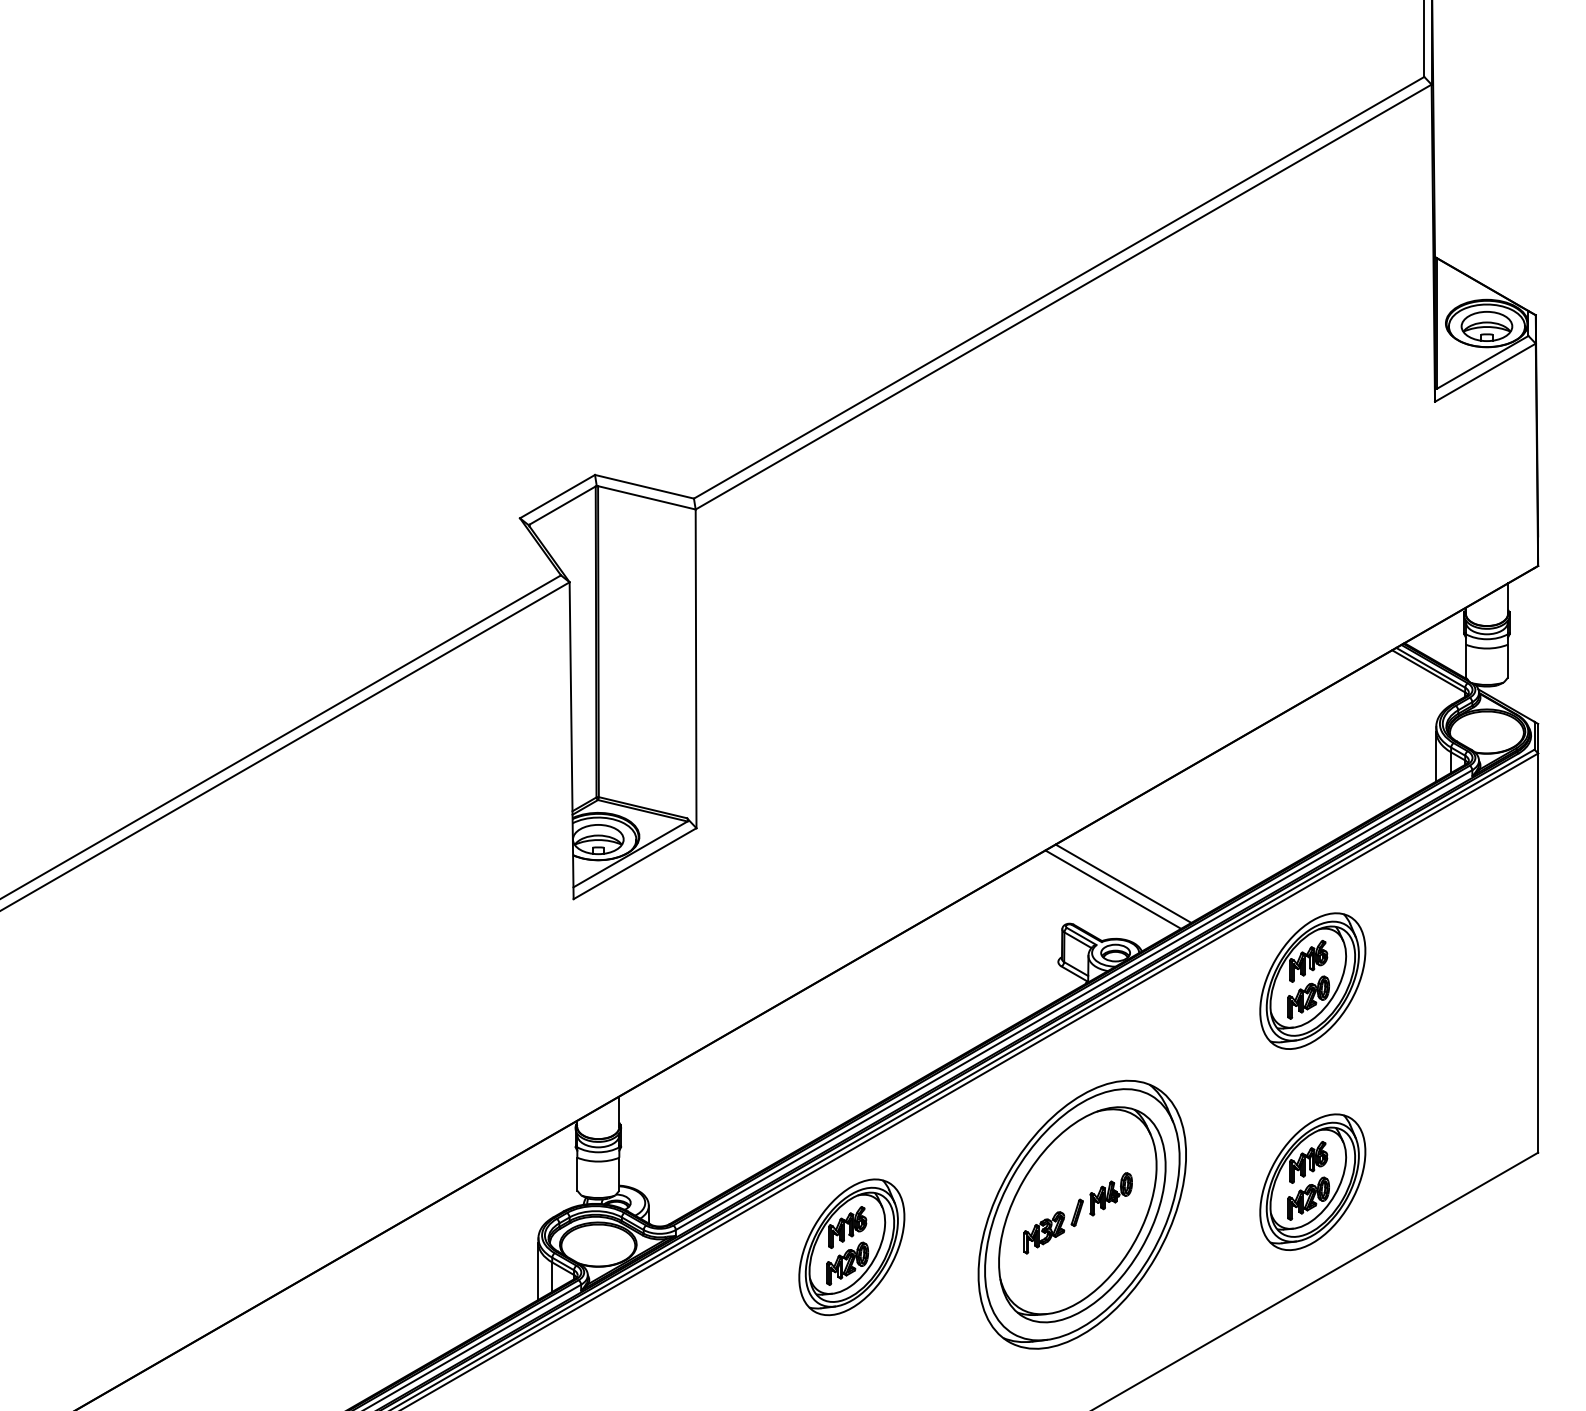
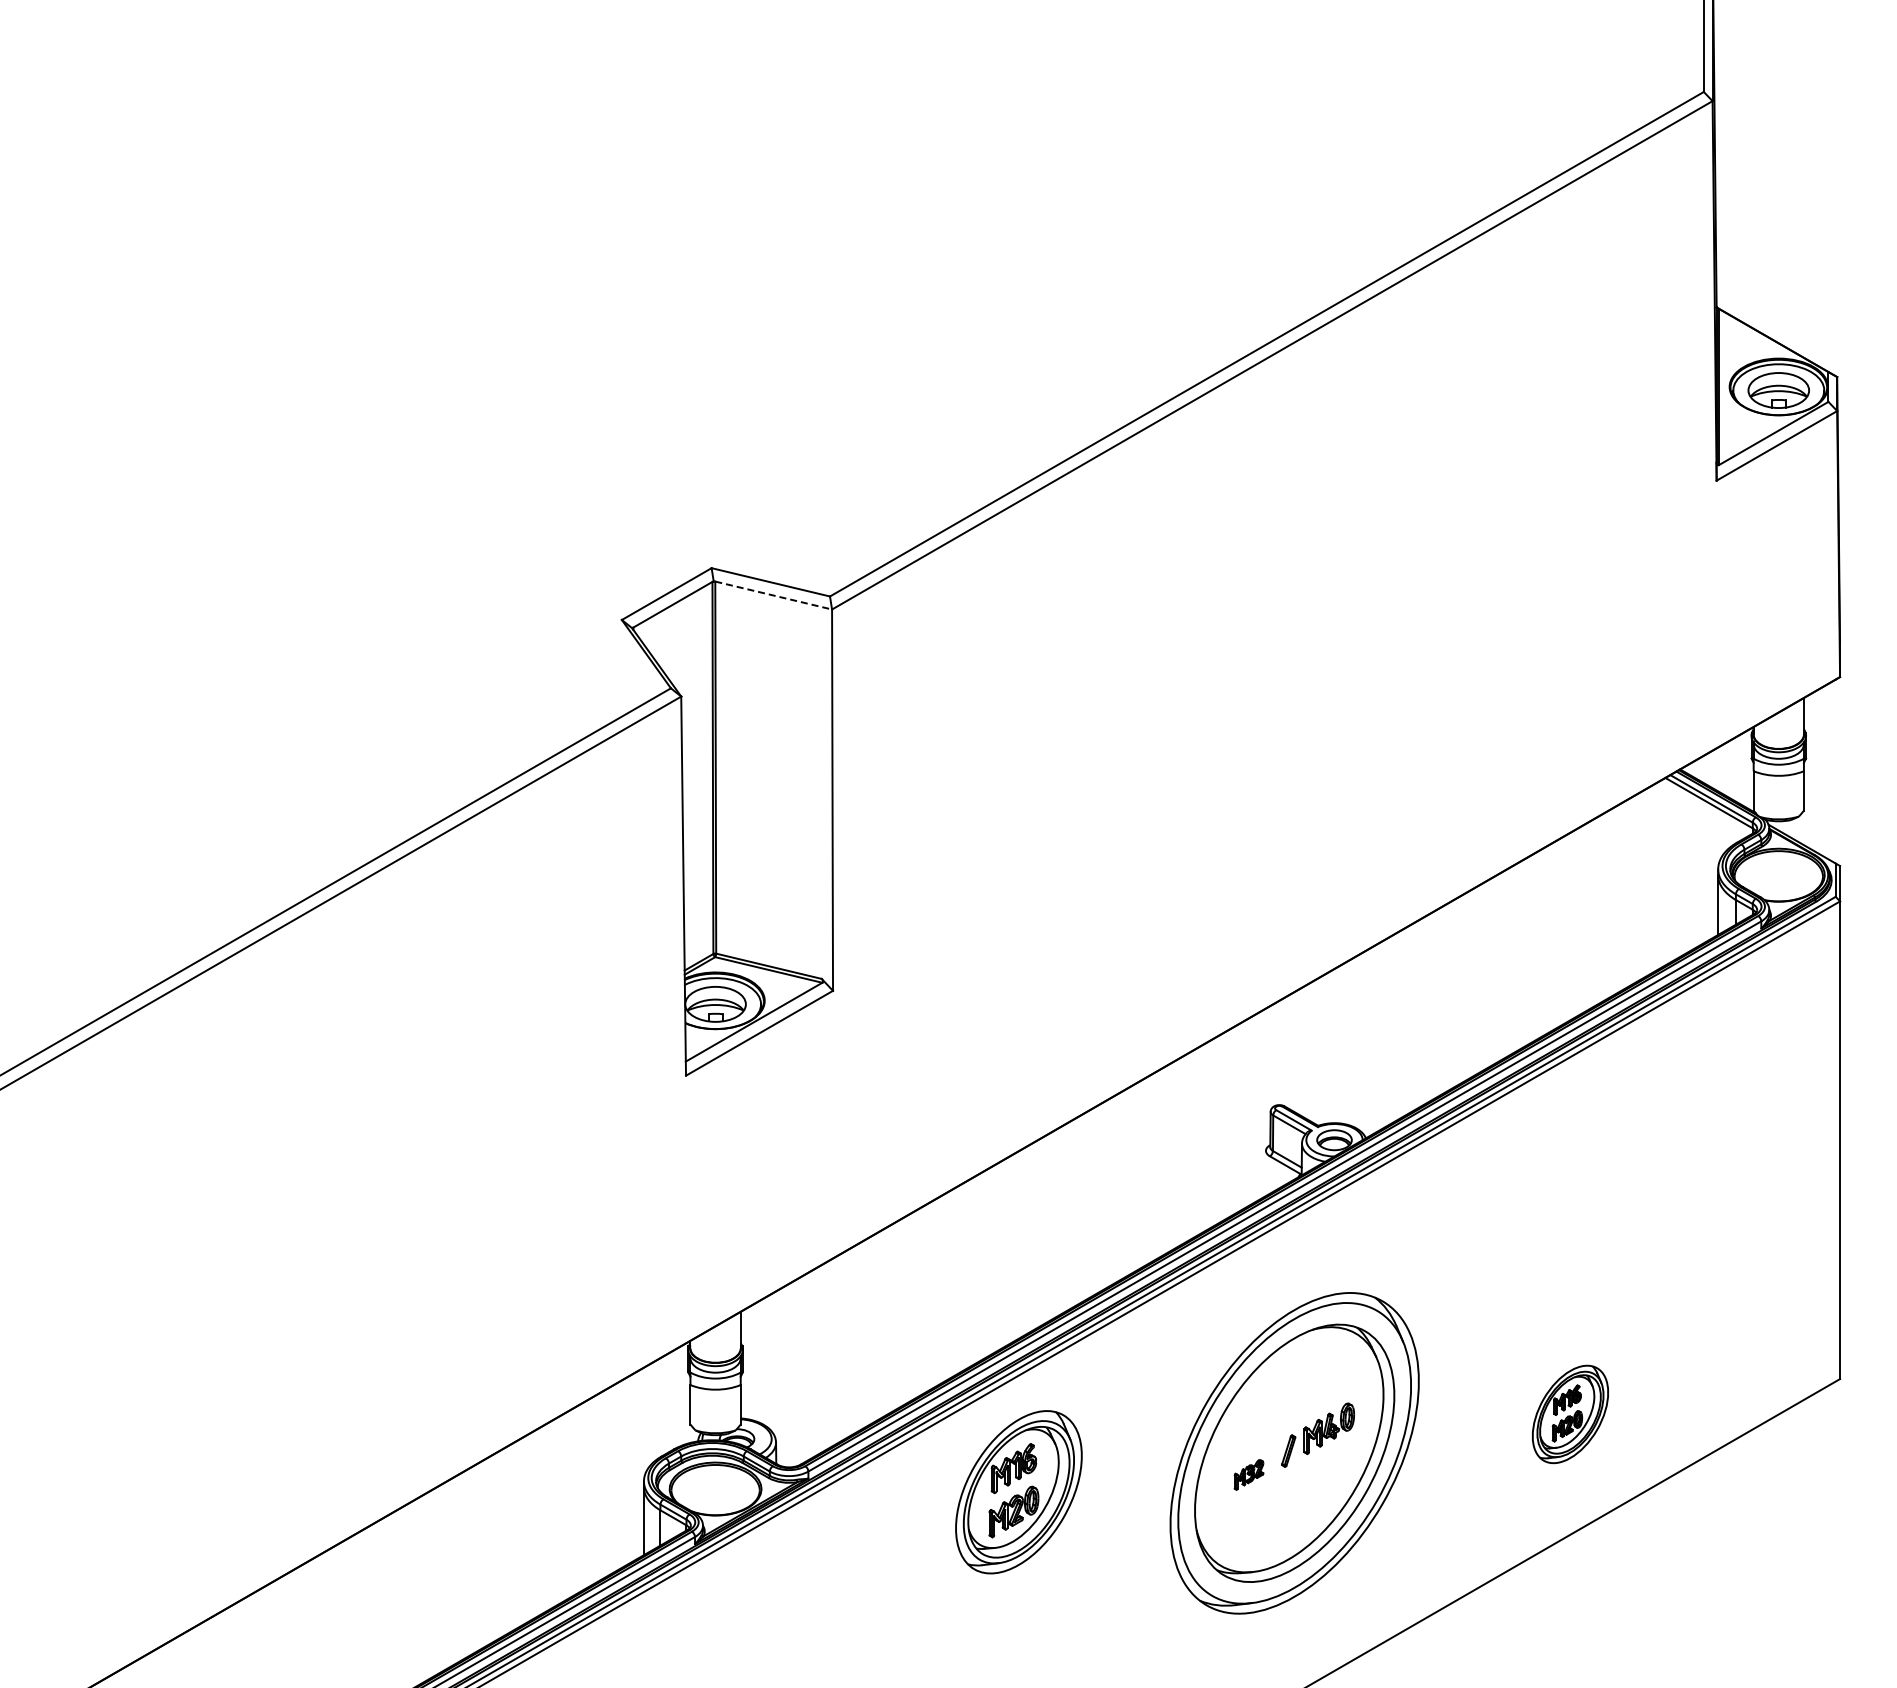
line: (647, 497) -> (774, 595), solid -> dashed
line: (1123, 883) -> (1343, 1057), removed
line: (1113, 889) -> (1331, 1064), removed
part: (1312, 980) -> (1570, 1173), removed
part: (1312, 1182) -> (1570, 1414), size x0.6
part: (1043, 1232) -> (1248, 1474), size x0.6

